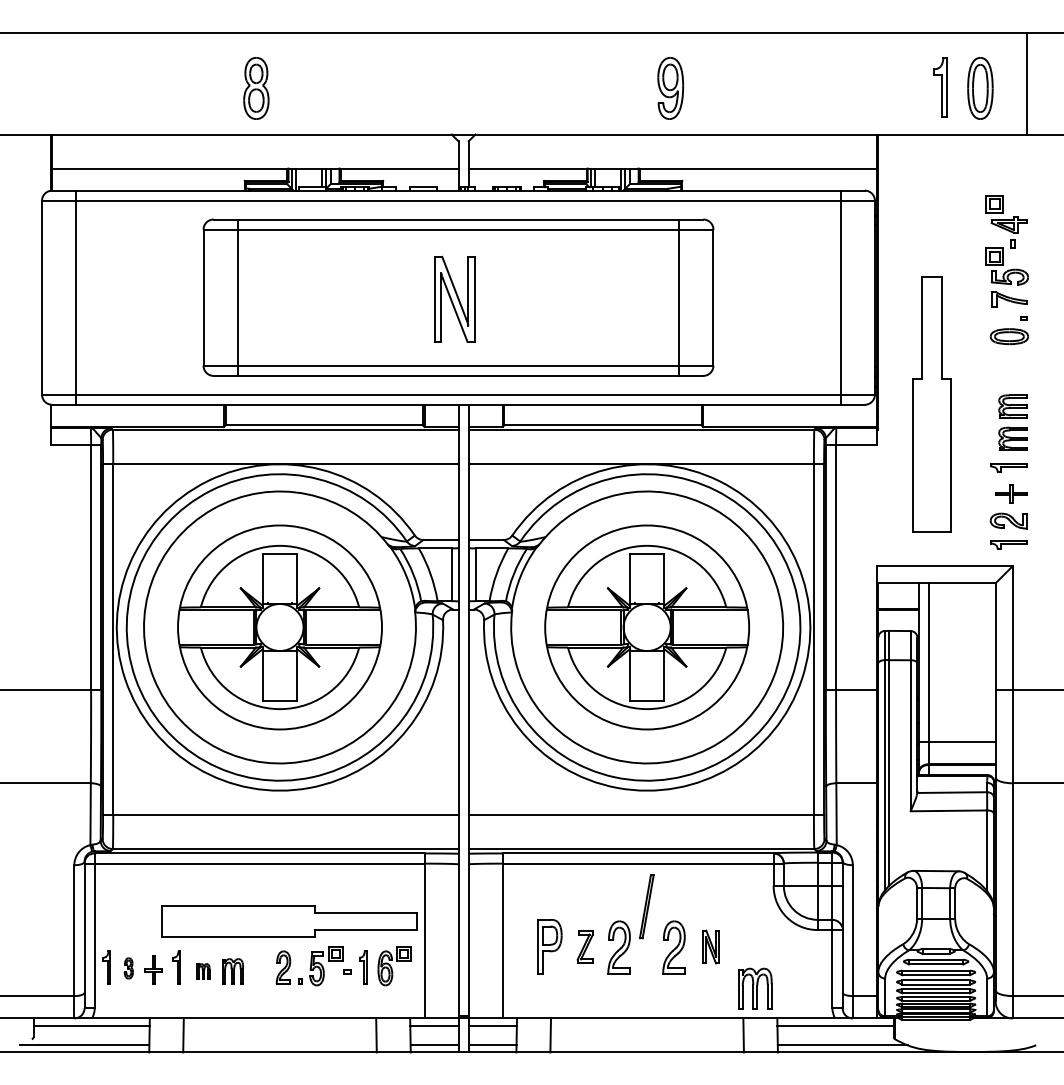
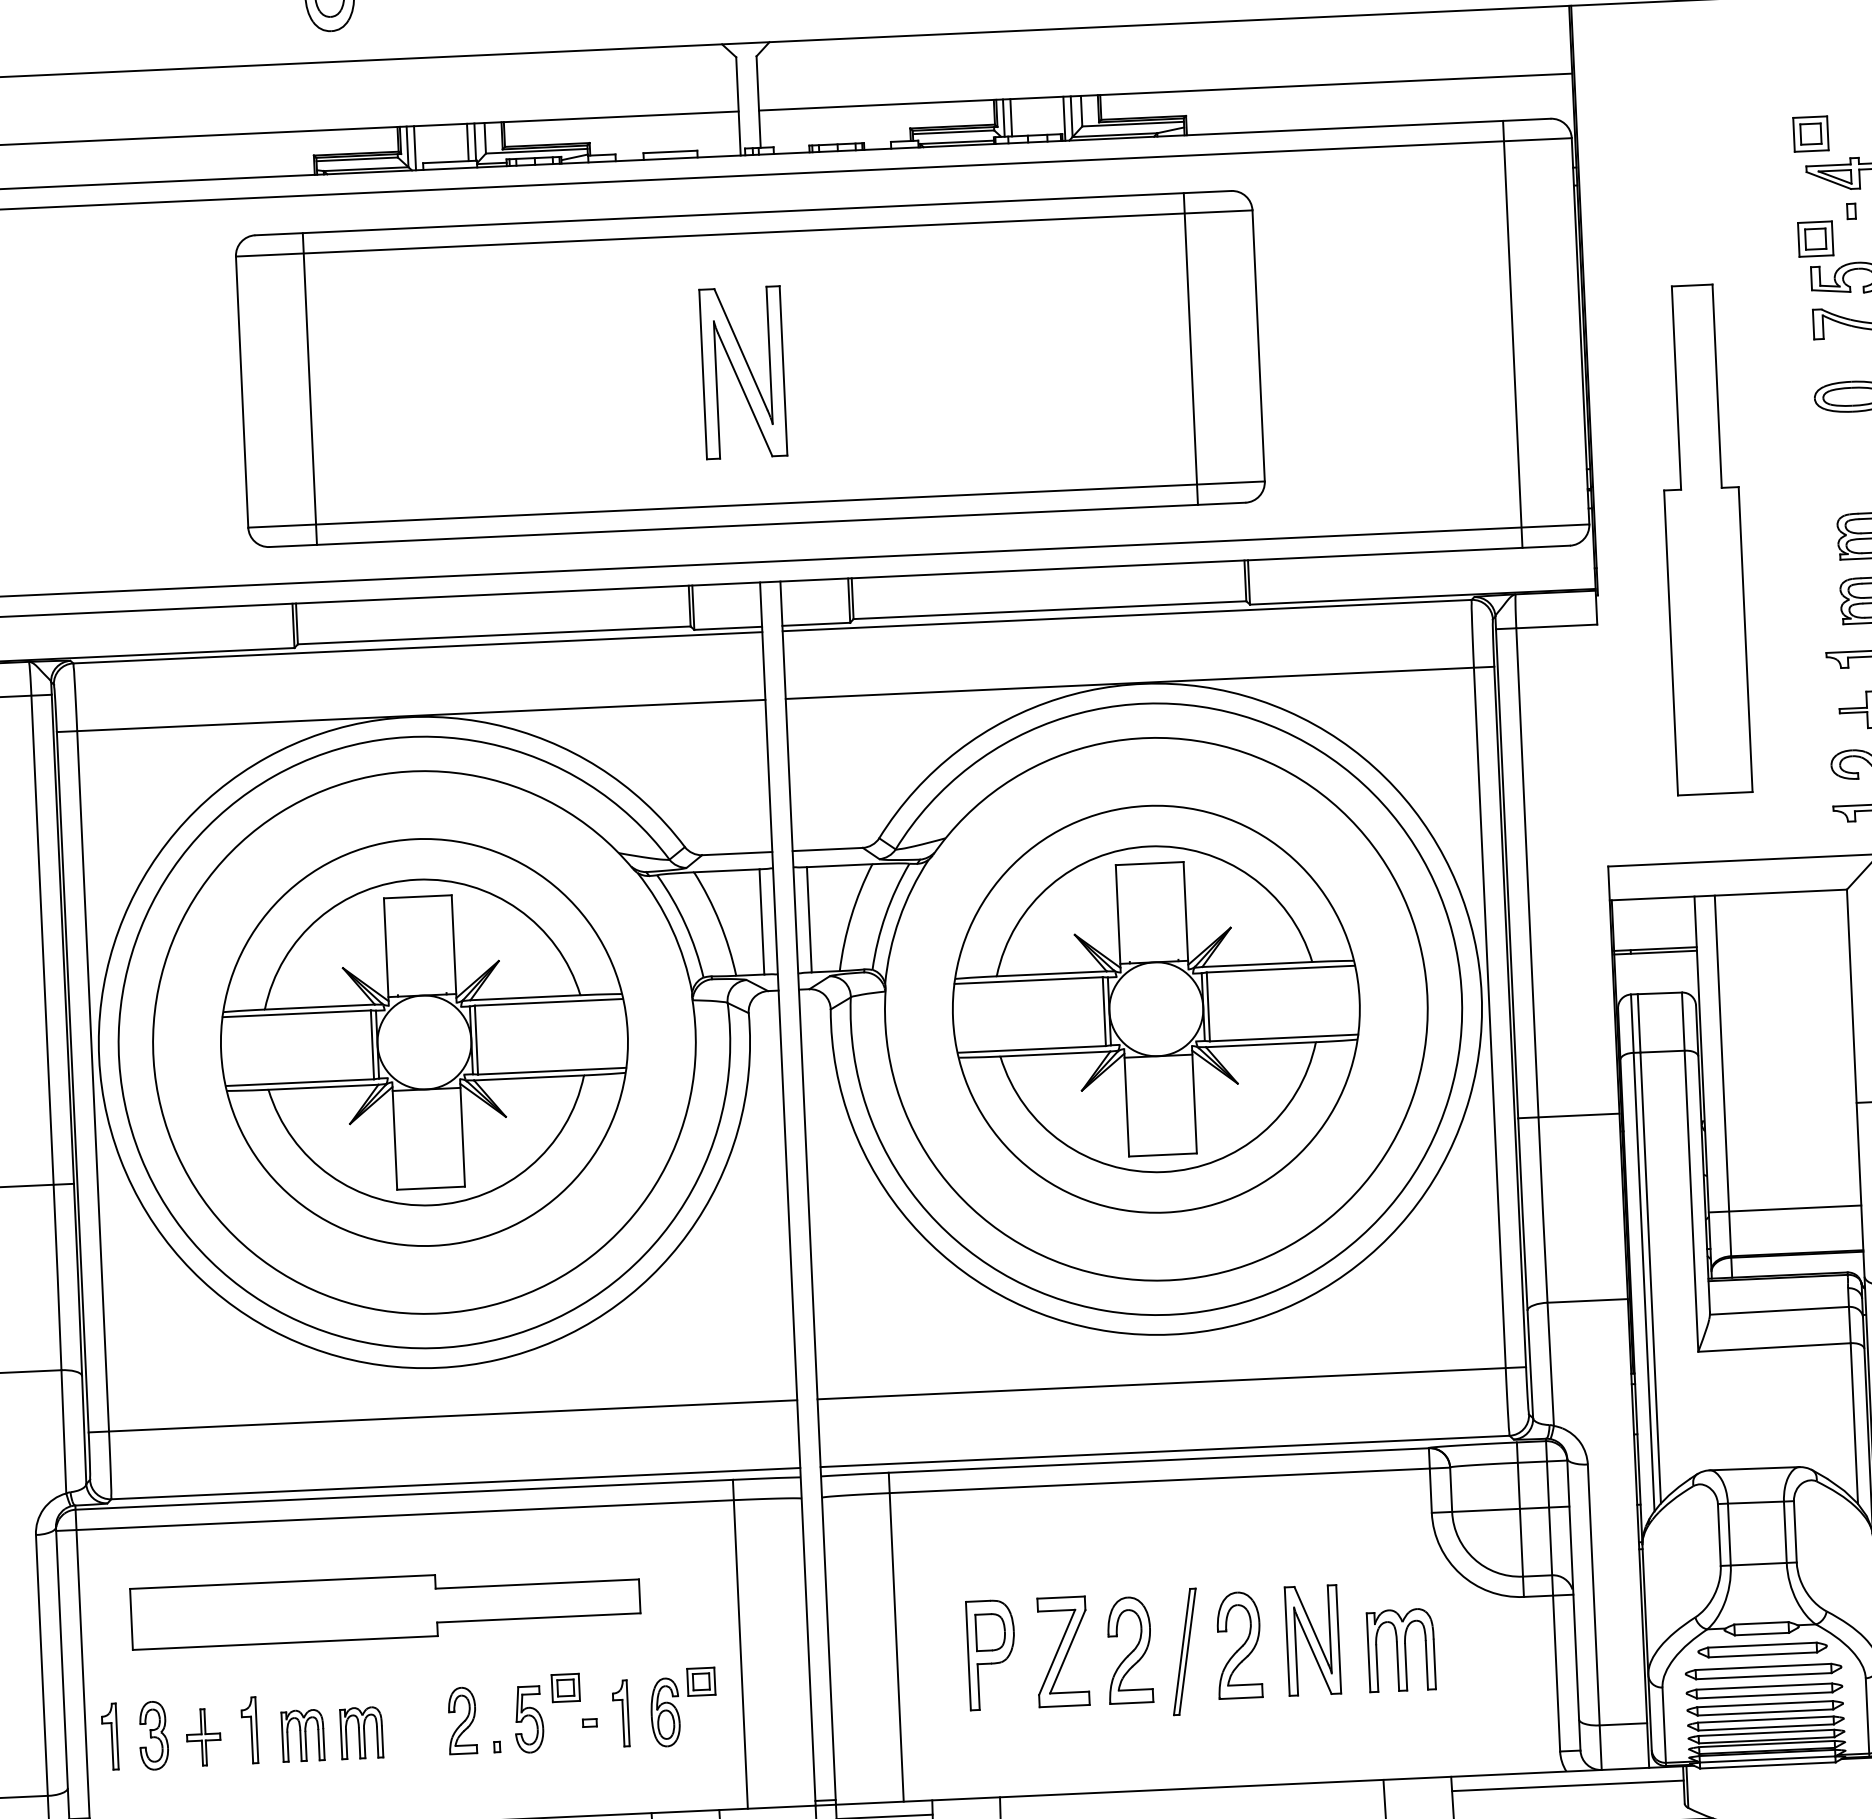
part: (646, 906) -> (1184, 1651), moved
part: (289, 921) -> (385, 1607), moved
part: (584, 946) -> (1060, 1650), size x1.67
part: (710, 946) -> (1311, 1639), size x1.67
part: (128, 968) -> (153, 1735), size x1.67
part: (203, 971) -> (303, 1735), size x1.67
part: (755, 988) -> (1401, 1649), moved

